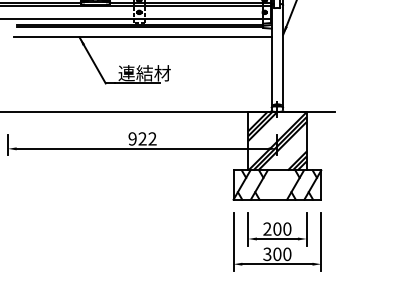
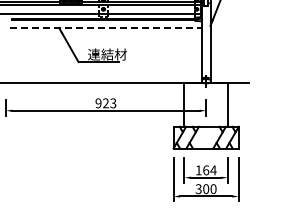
line: (141, 36) -> (105, 27), solid -> dashed
text: (152, 139) -> (113, 103), 922 -> 923
hatch: (276, 140) -> (205, 104), removed
text: (276, 229) -> (205, 170), 200 -> 164

